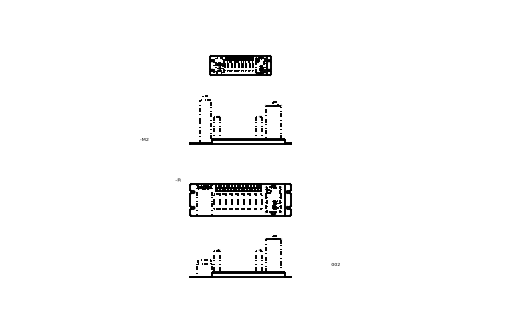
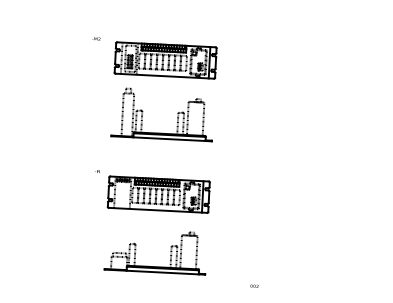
part: (240, 65) -> (165, 60), size x1.67
text: (144, 139) -> (96, 38), moved
text: (335, 264) -> (254, 286), moved

